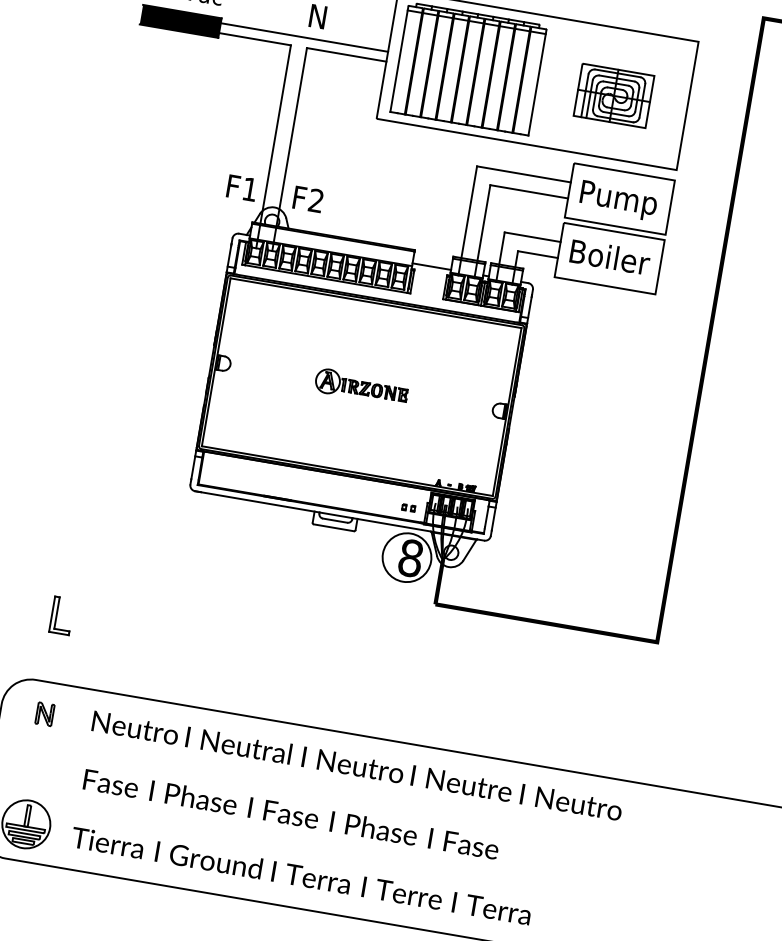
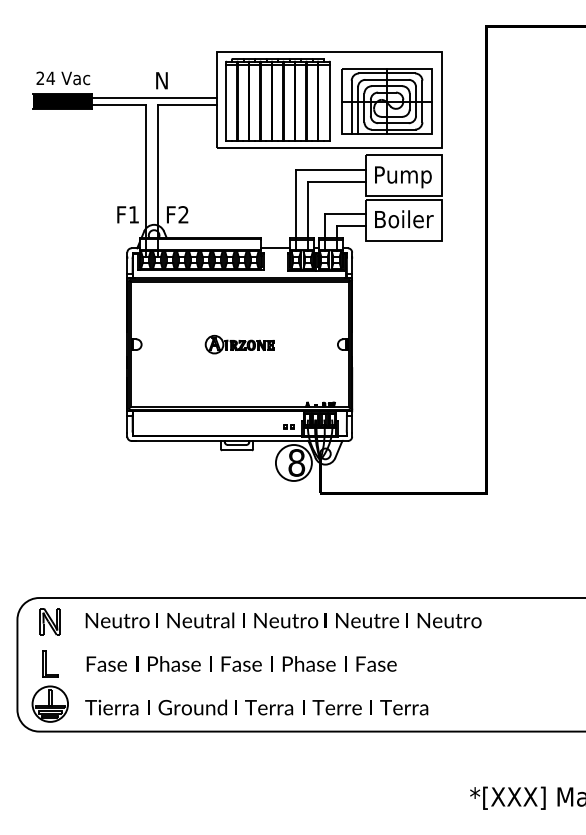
part: (613, 95) -> (386, 101), size x1.67
part: (62, 615) -> (50, 663), moved
part: (44, 713) -> (49, 621), size x1.67

